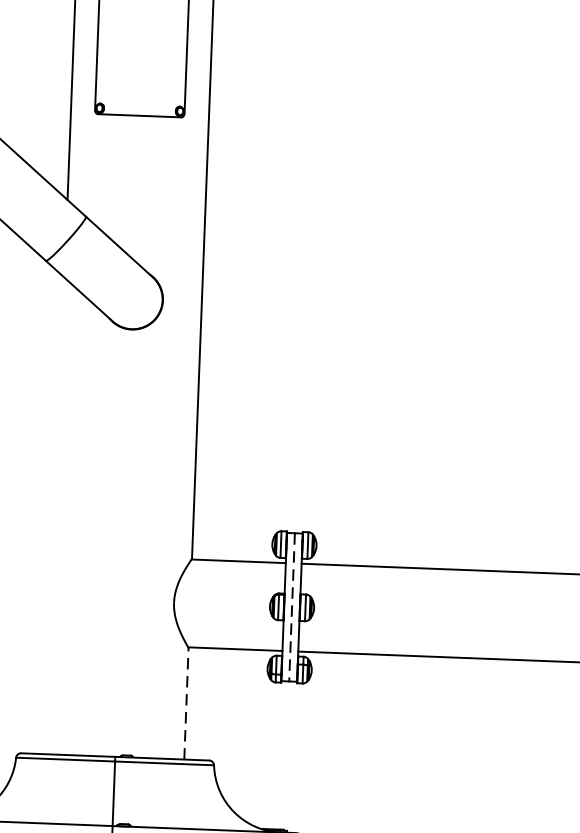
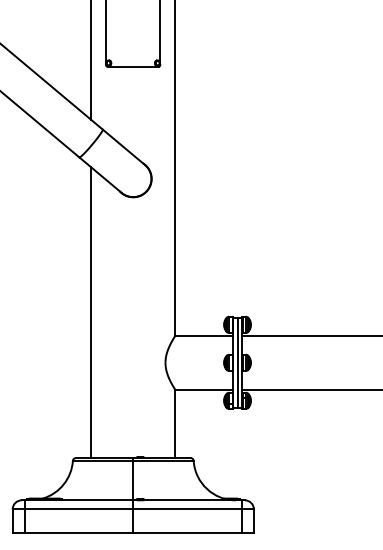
line: (55, 515) -> (91, 312), added
line: (291, 608) -> (237, 363), dashed -> solid
line: (186, 702) -> (175, 423), dashed -> solid

